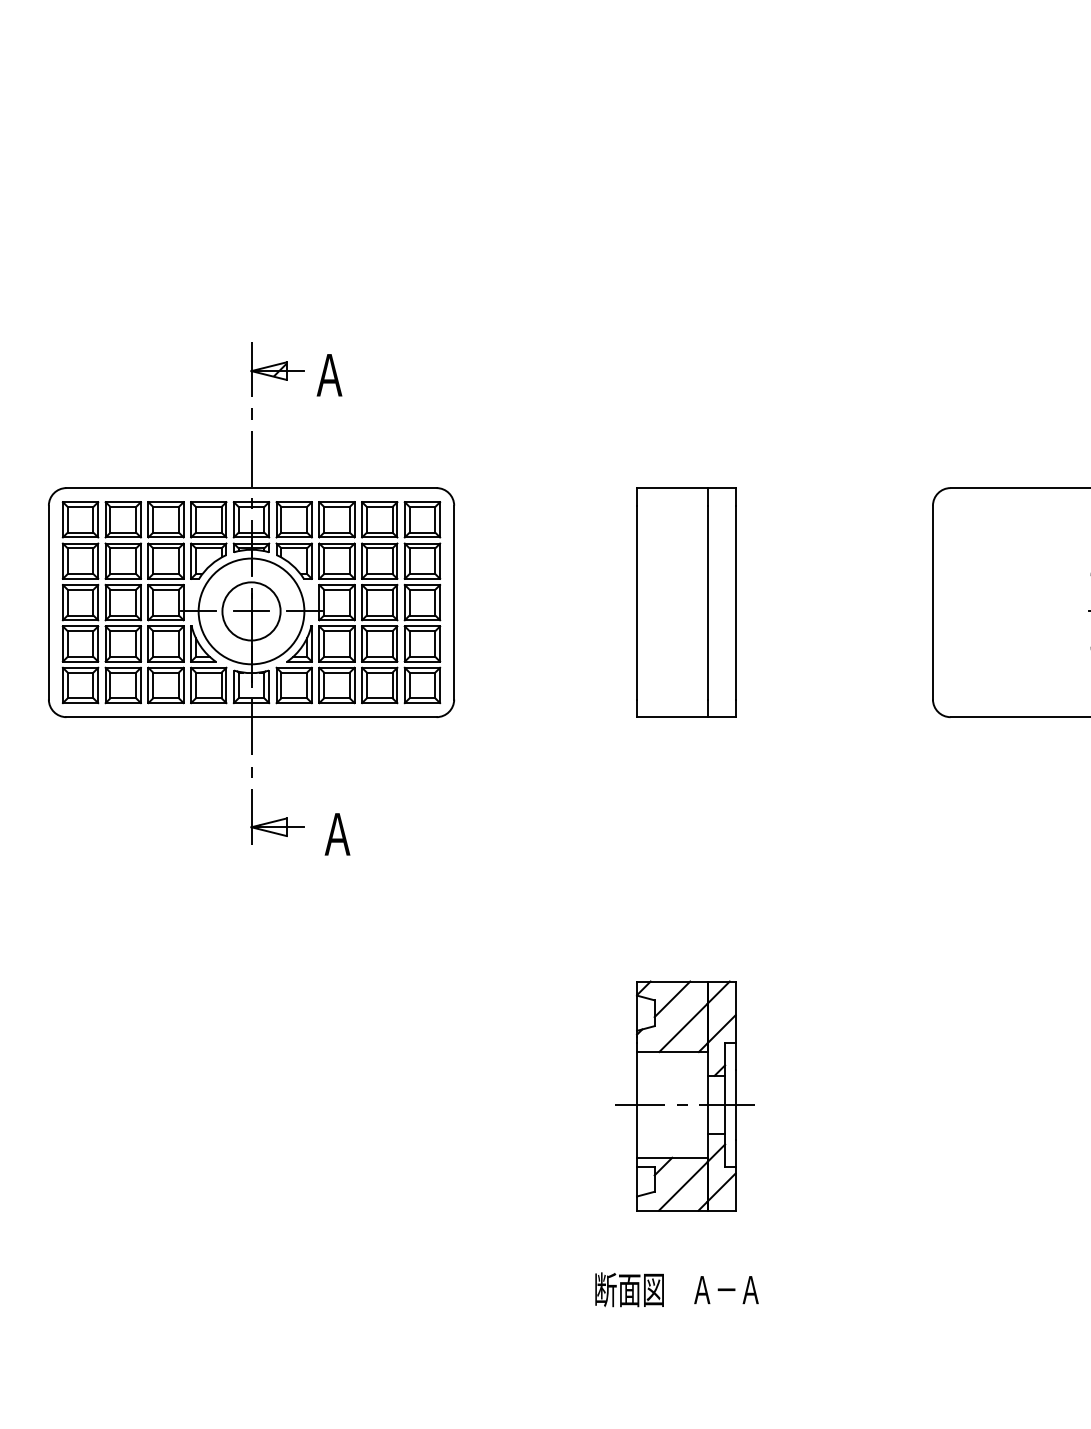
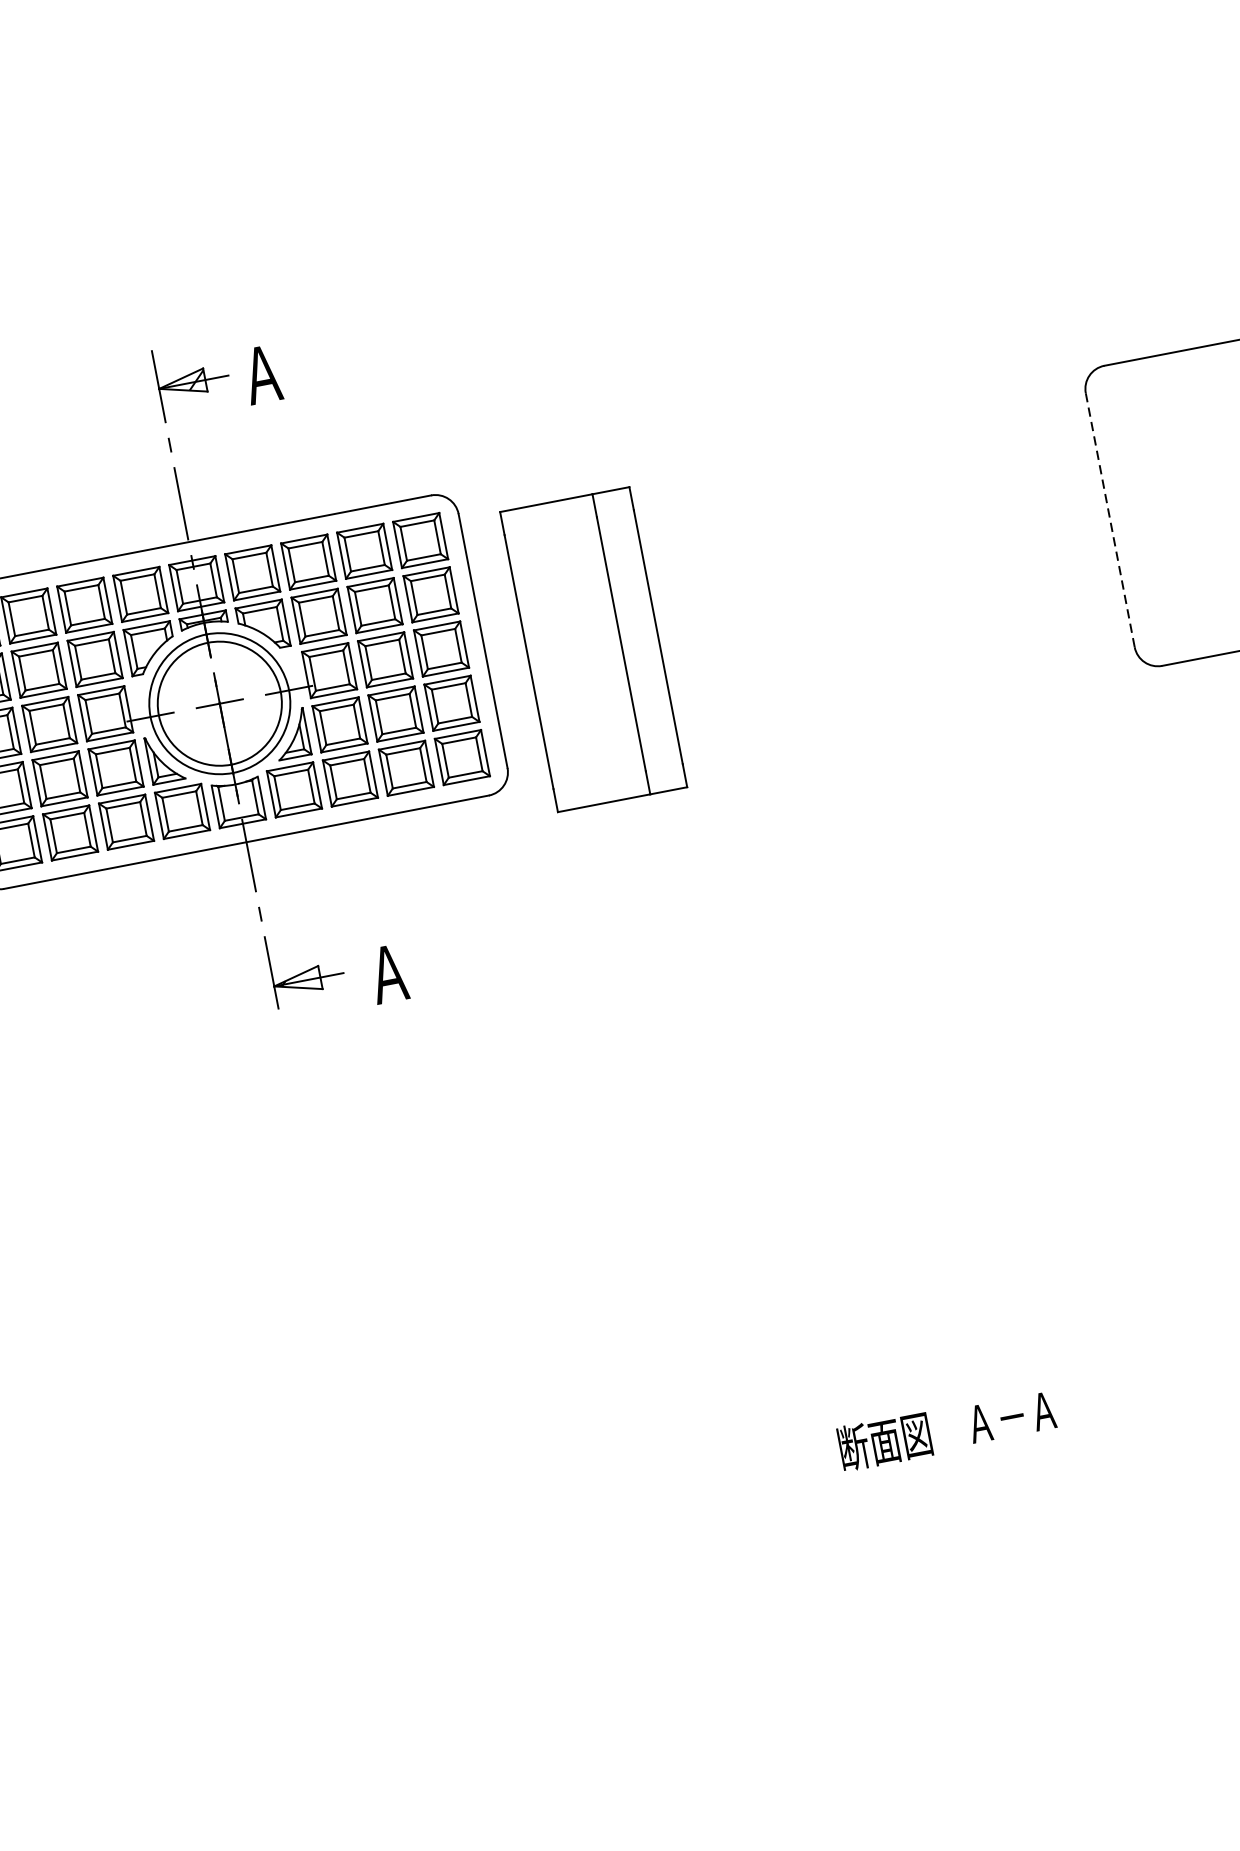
part: (686, 602) -> (593, 649), moved
line: (932, 602) -> (1109, 520), solid -> dashed
circle: (251, 611) -> (219, 703), size x1.6
part: (684, 1095) -> (909, 1228), removed
text: (676, 1289) -> (946, 1429), moved

